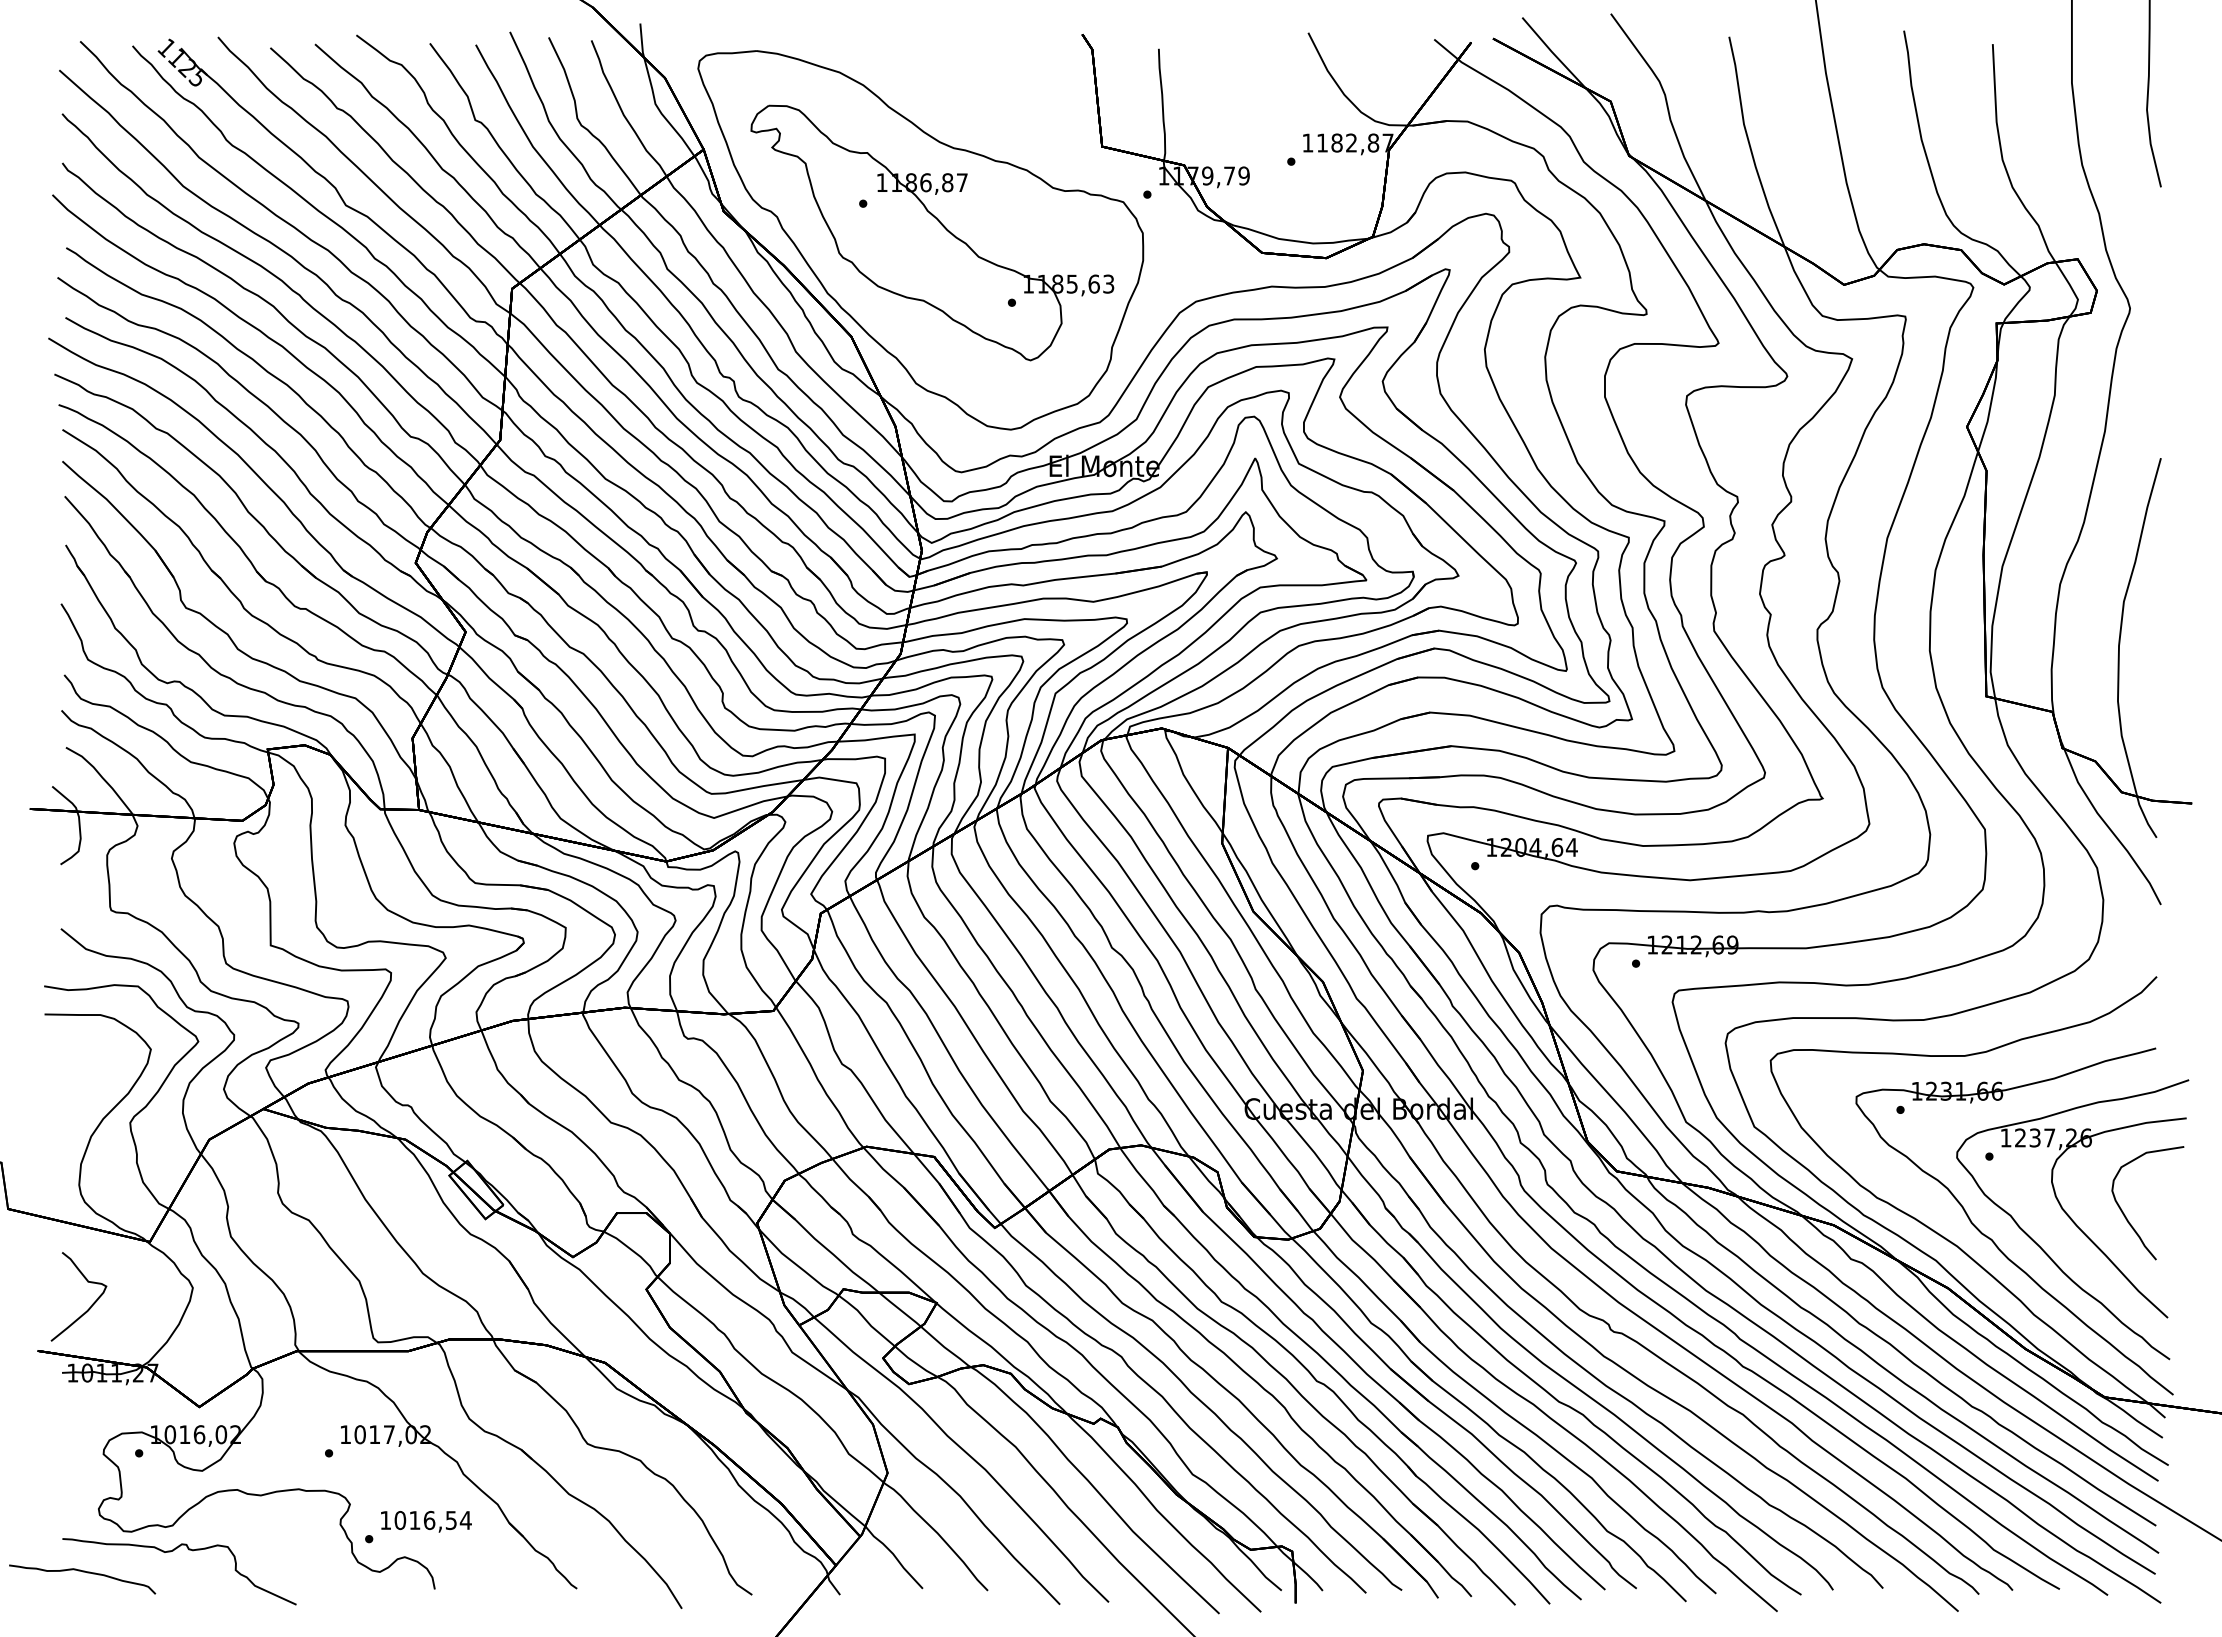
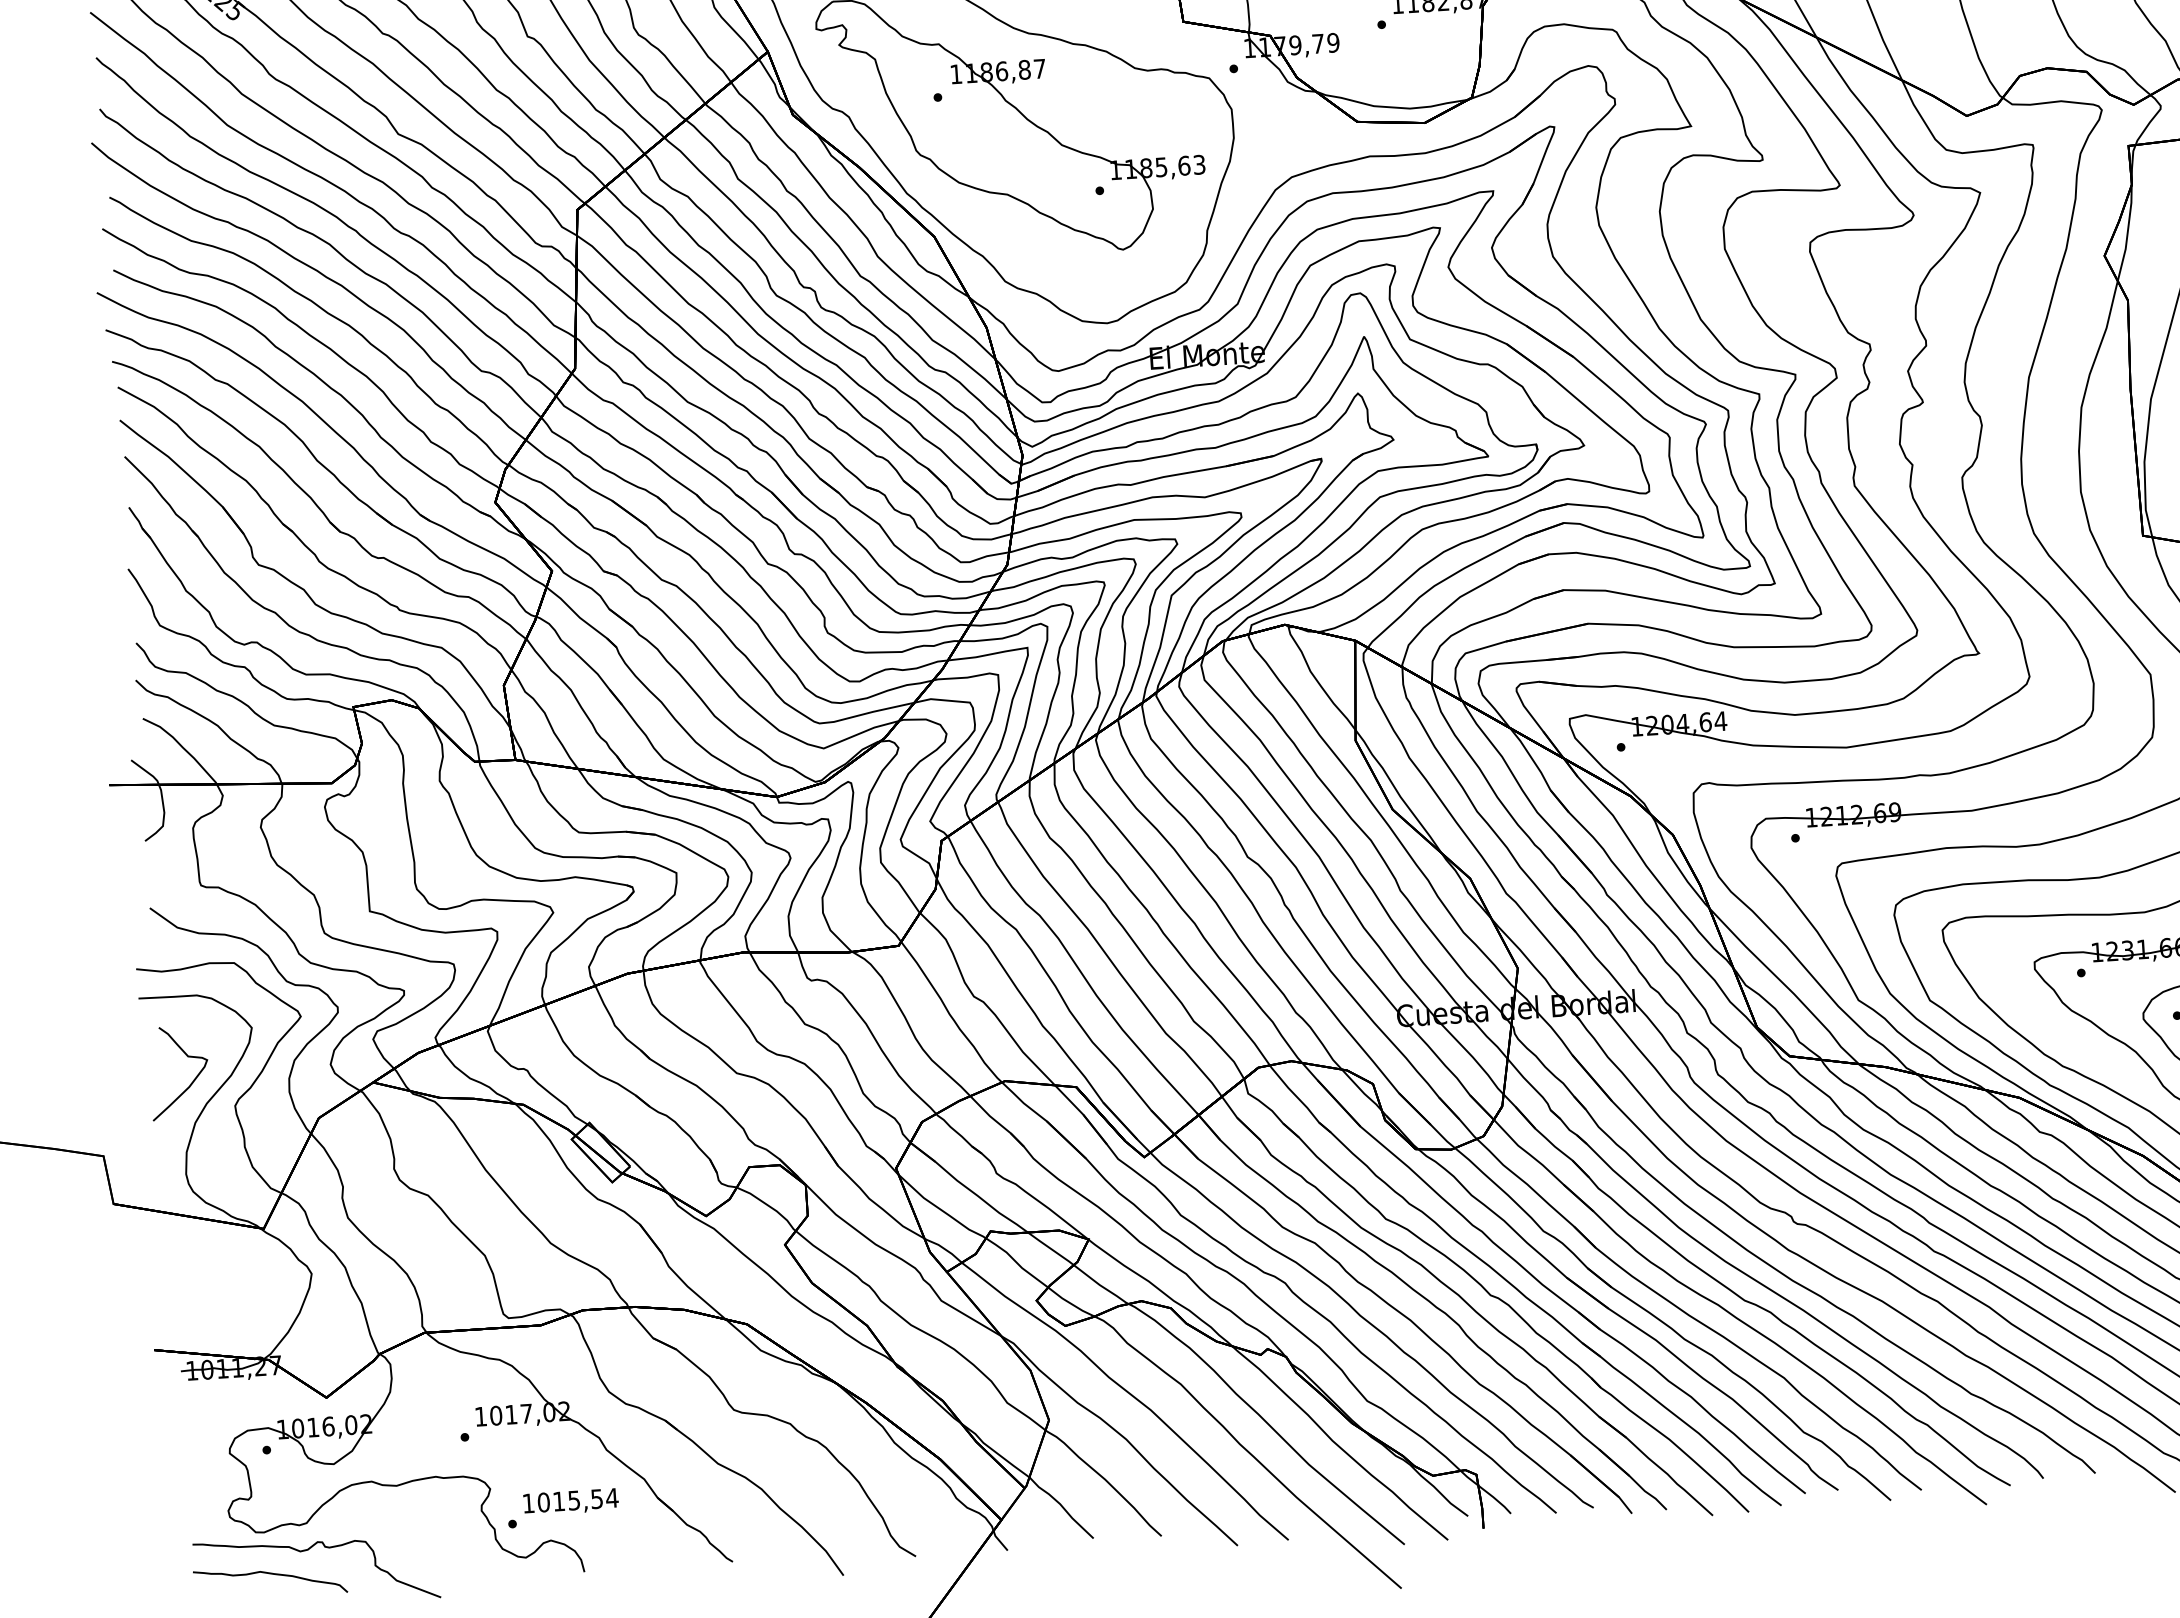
curve: (91, 1304) -> (192, 1079), moved
text: (429, 1520) -> (574, 1500), 1016,54 -> 1015,54
curve: (82, 1572) -> (269, 1574), moved

